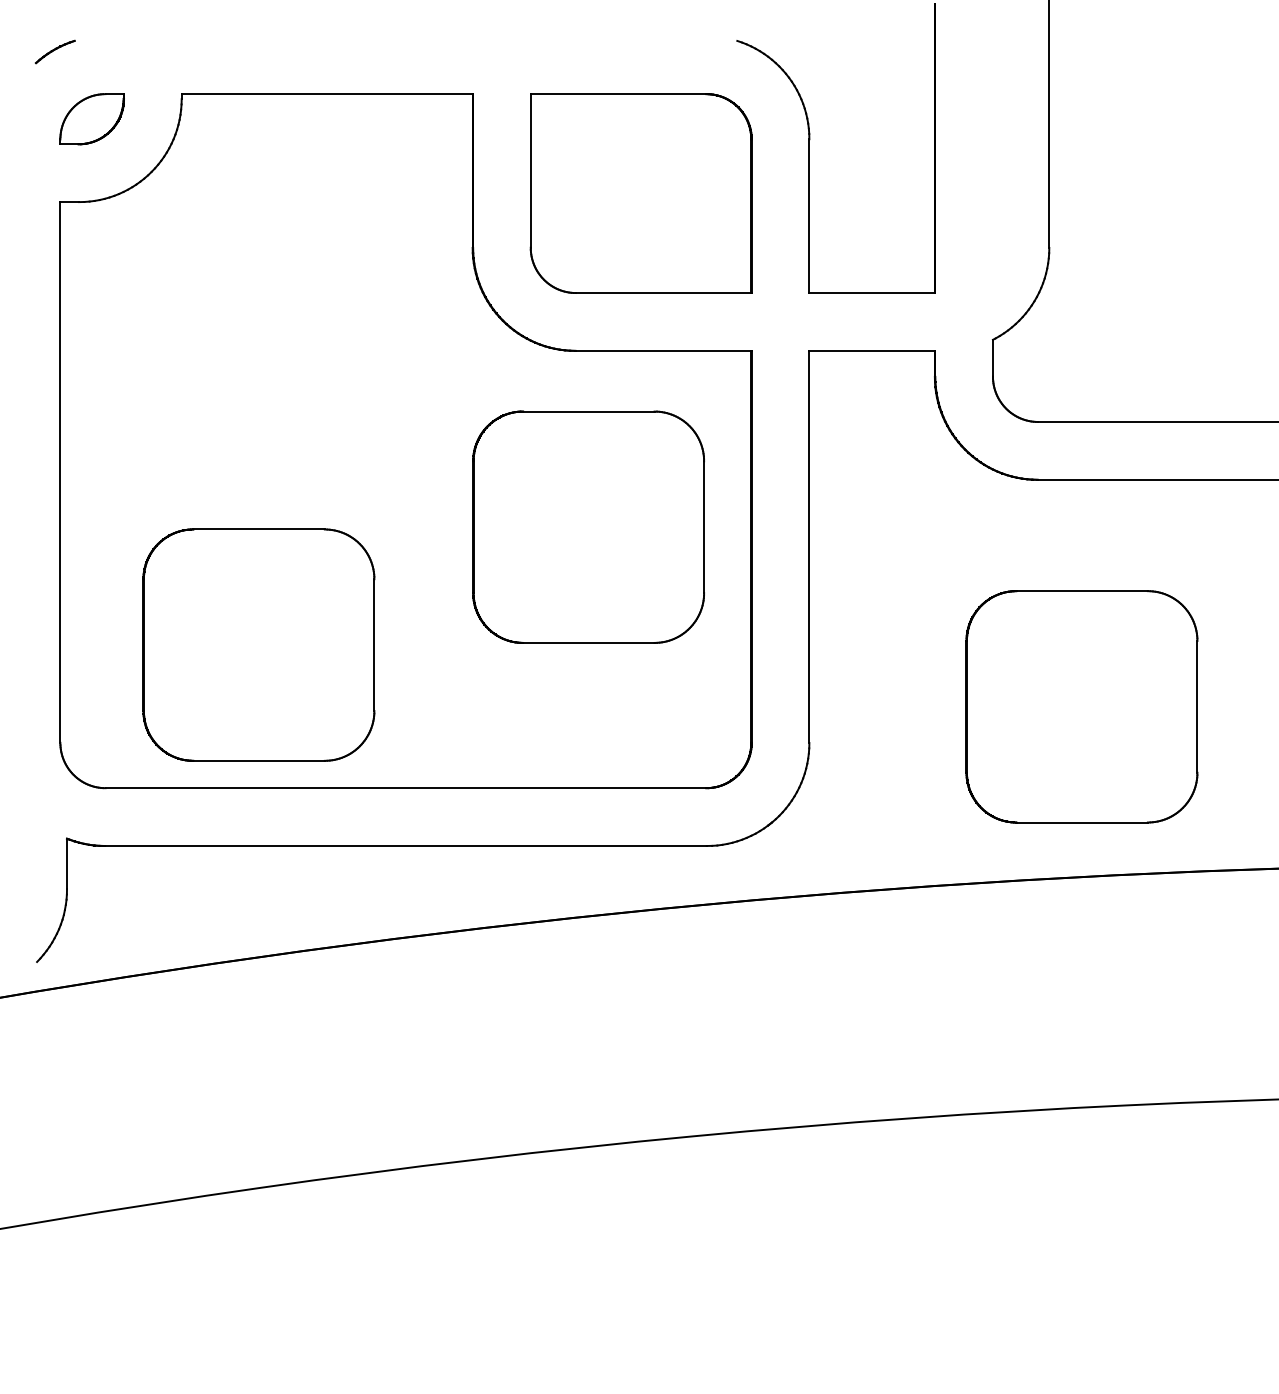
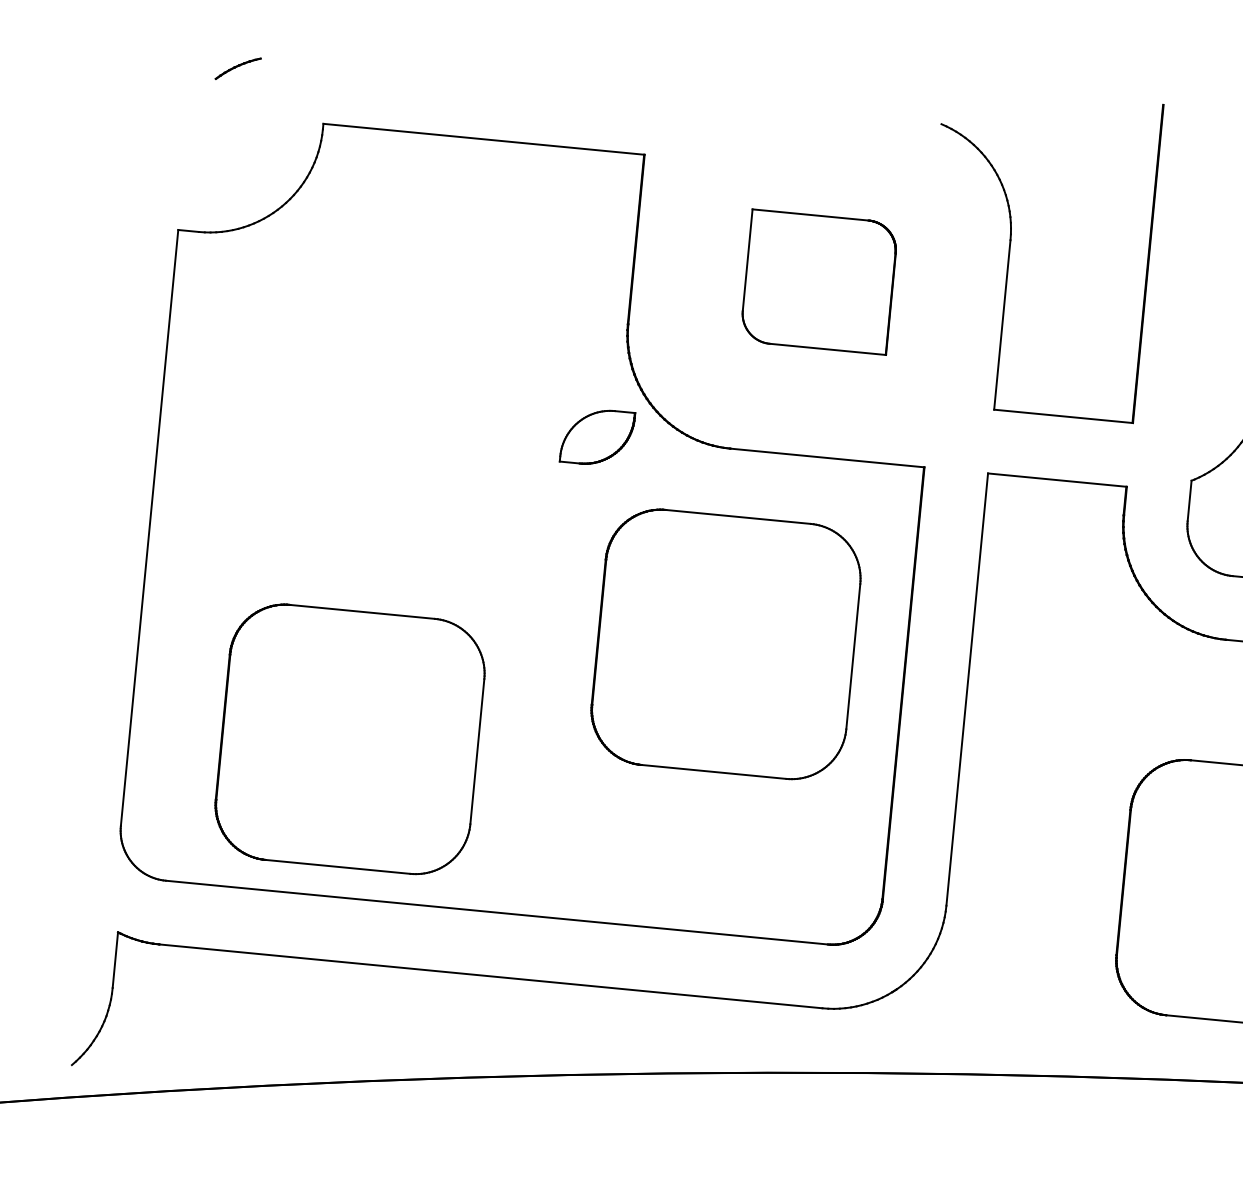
part: (55, 51) -> (238, 68), moved
part: (91, 119) -> (596, 437), moved
part: (640, 193) -> (818, 282), size x0.6

